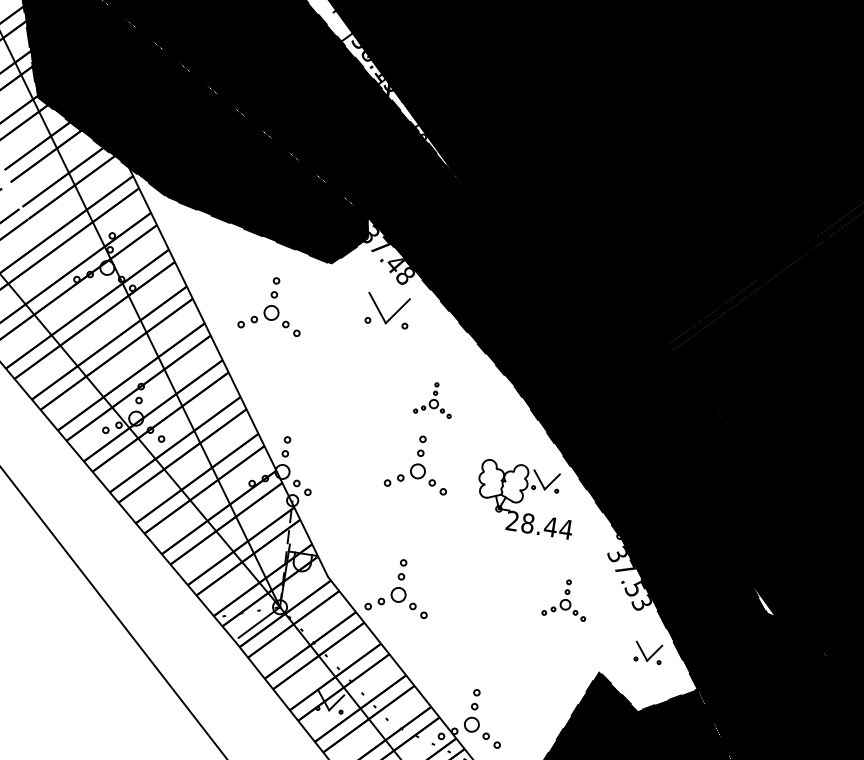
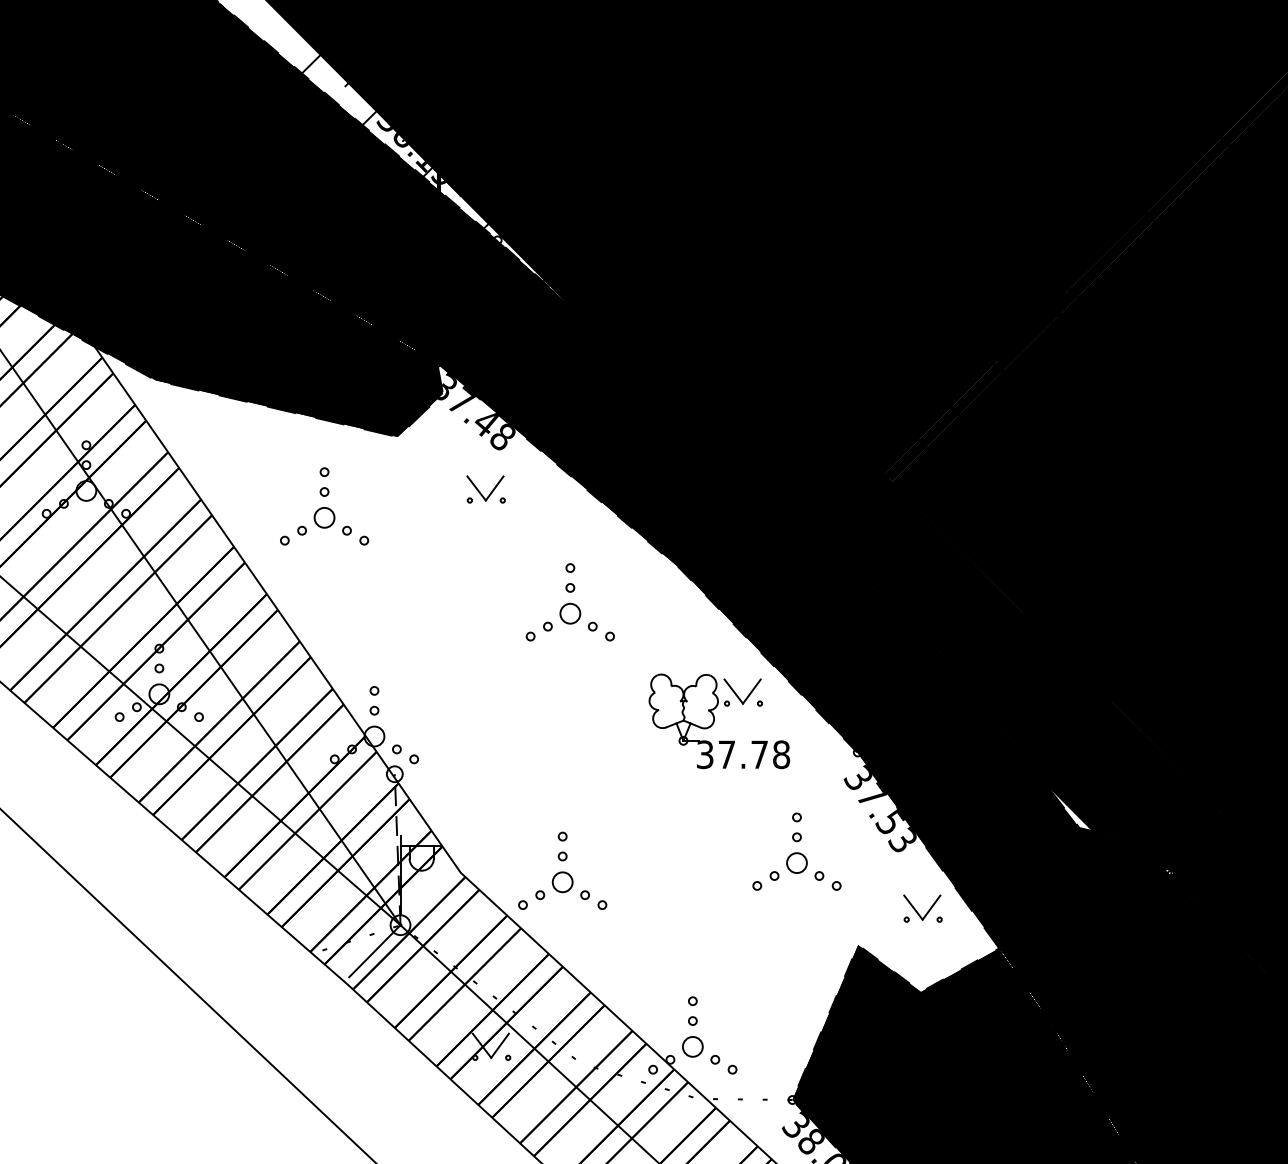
part: (387, 310) -> (485, 489), size x0.62
part: (434, 399) -> (569, 602), size x1.67
part: (419, 463) -> (562, 694), removed
text: (539, 525) -> (743, 754), 28.44 -> 37.78
part: (566, 599) -> (796, 851), size x1.43

